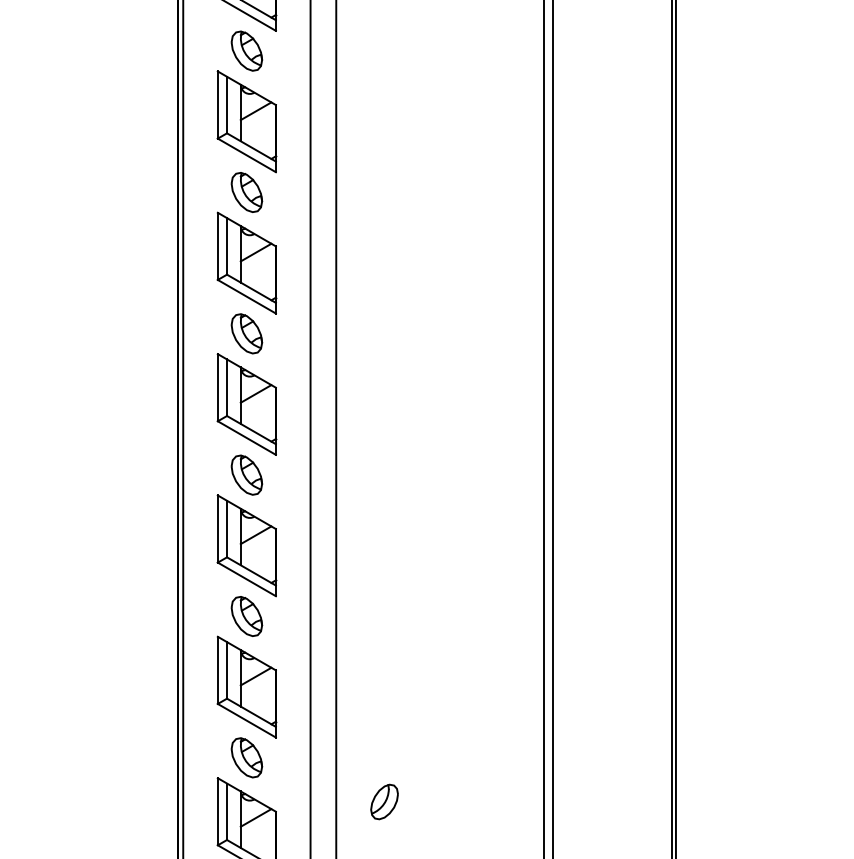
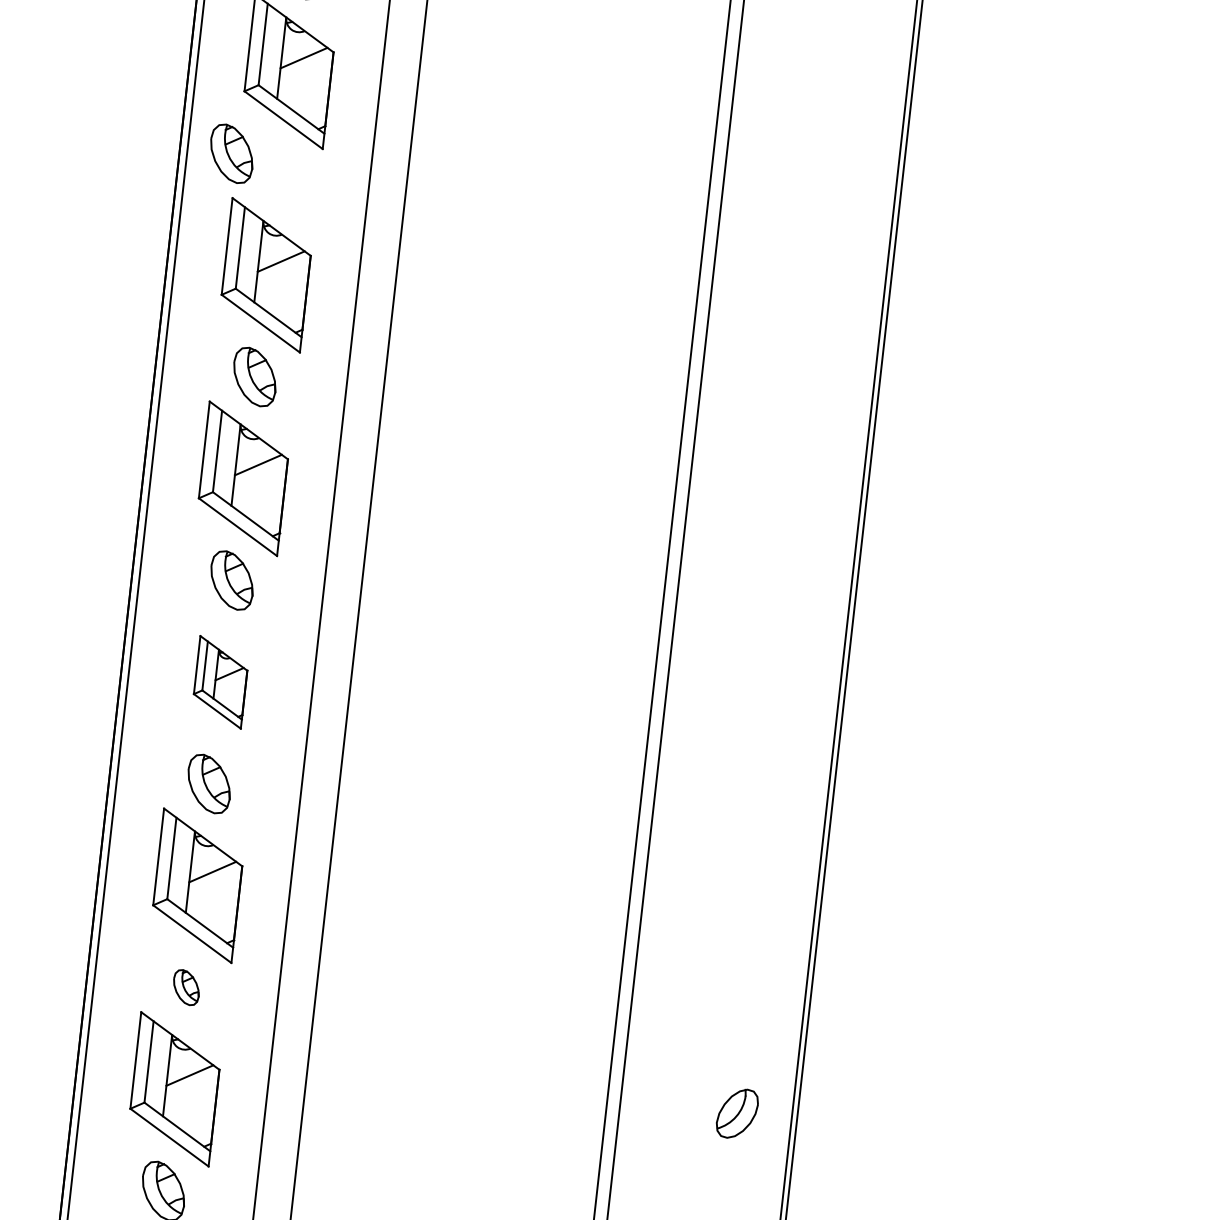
part: (246, 192) -> (231, 153), moved
part: (246, 545) -> (220, 681), size x0.6
part: (246, 757) -> (185, 986), size x0.6
part: (384, 801) -> (737, 1113), moved

